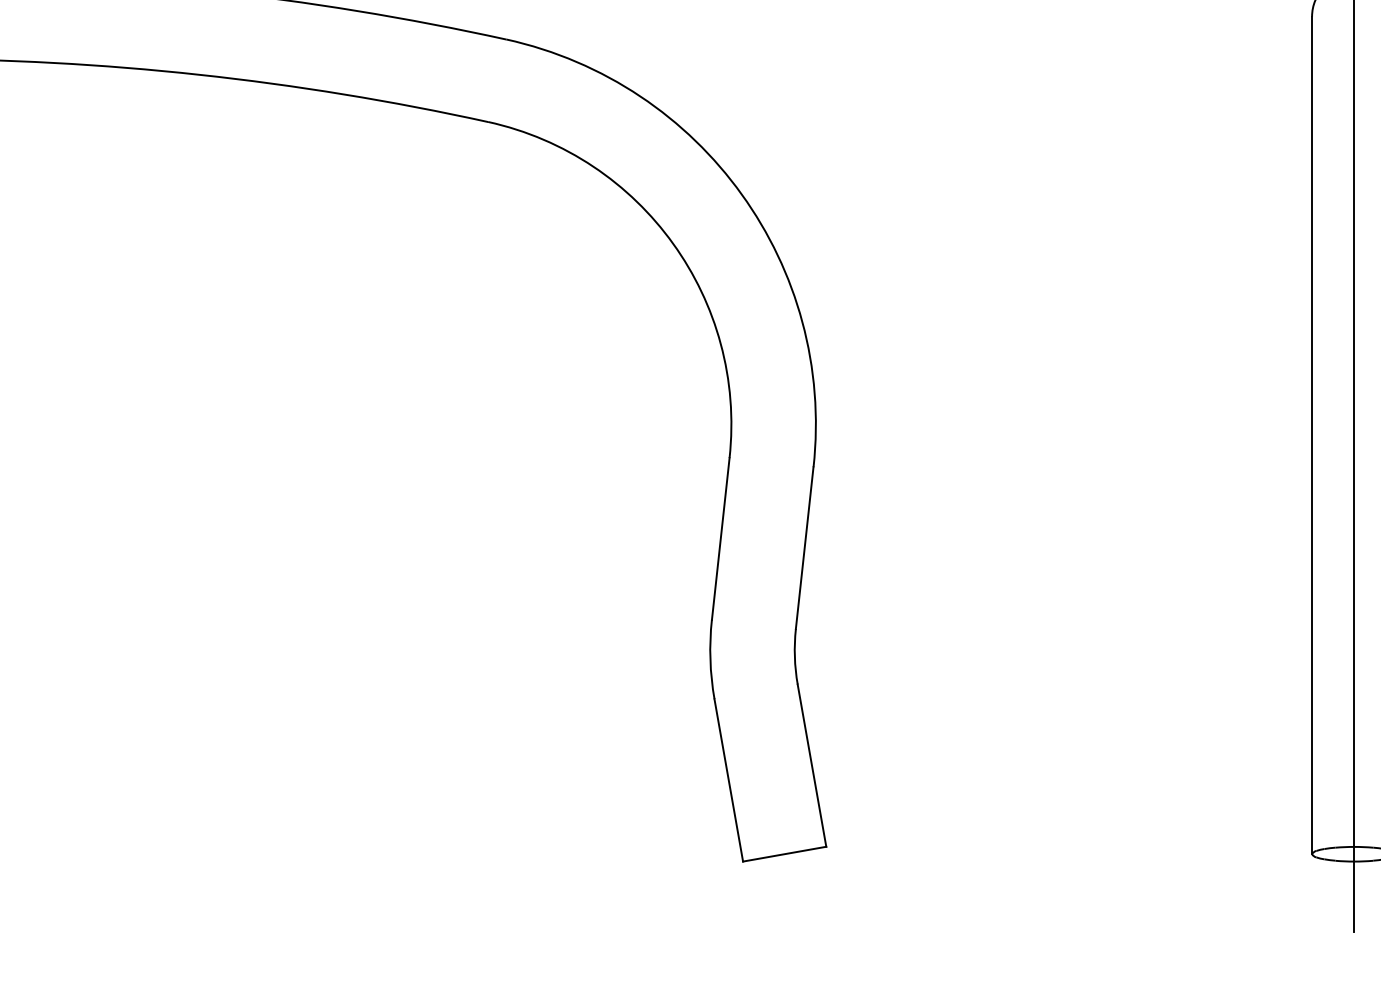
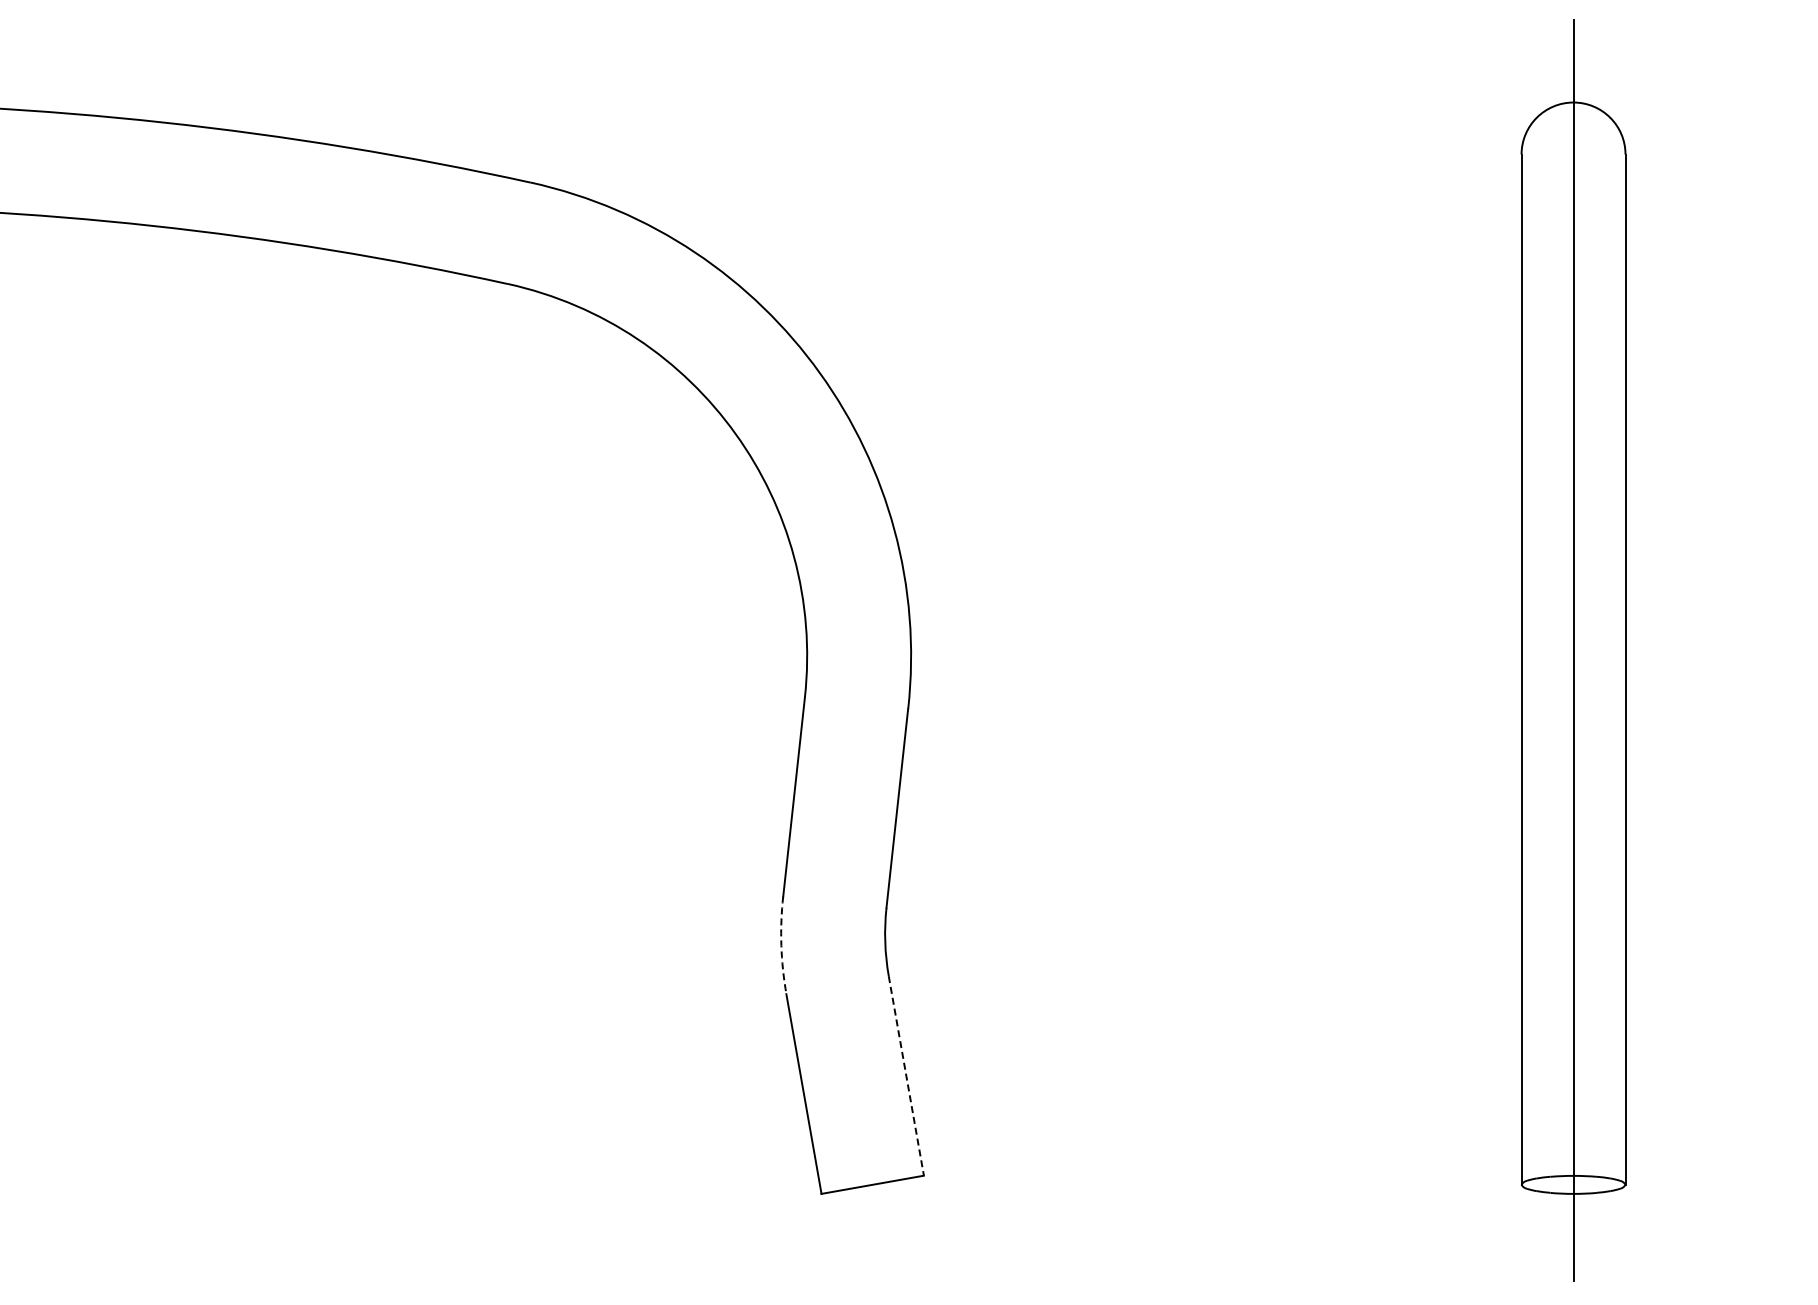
arc: (710, 659) -> (781, 945), solid -> dashed
line: (812, 766) -> (906, 1076), solid -> dashed

